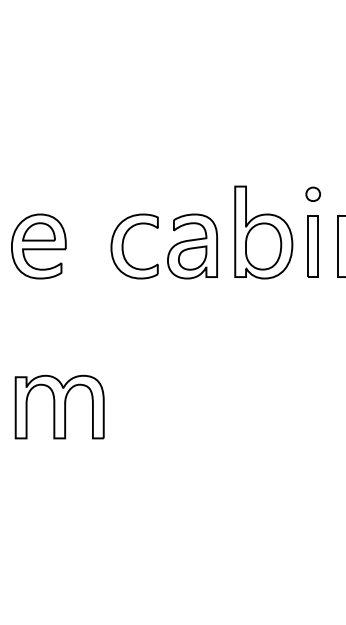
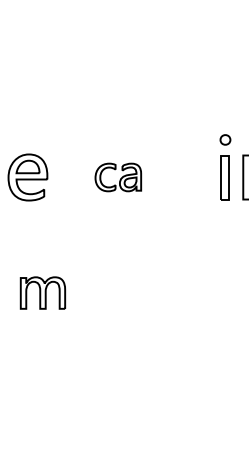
part: (263, 232) -> (189, 167), removed
part: (164, 246) -> (118, 177), size x0.6
part: (59, 406) -> (42, 292), size x0.7

